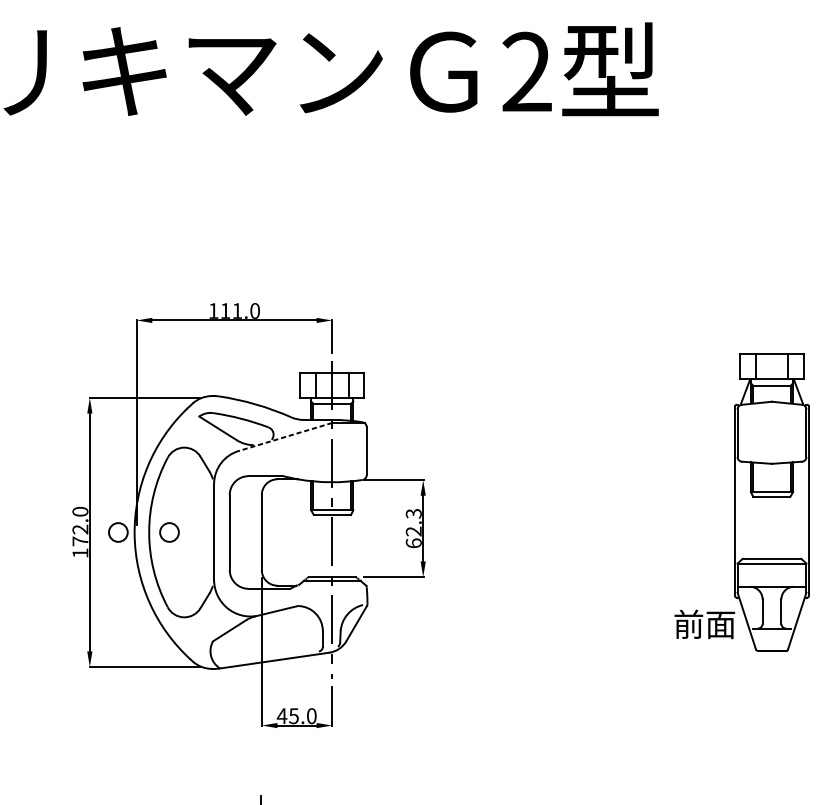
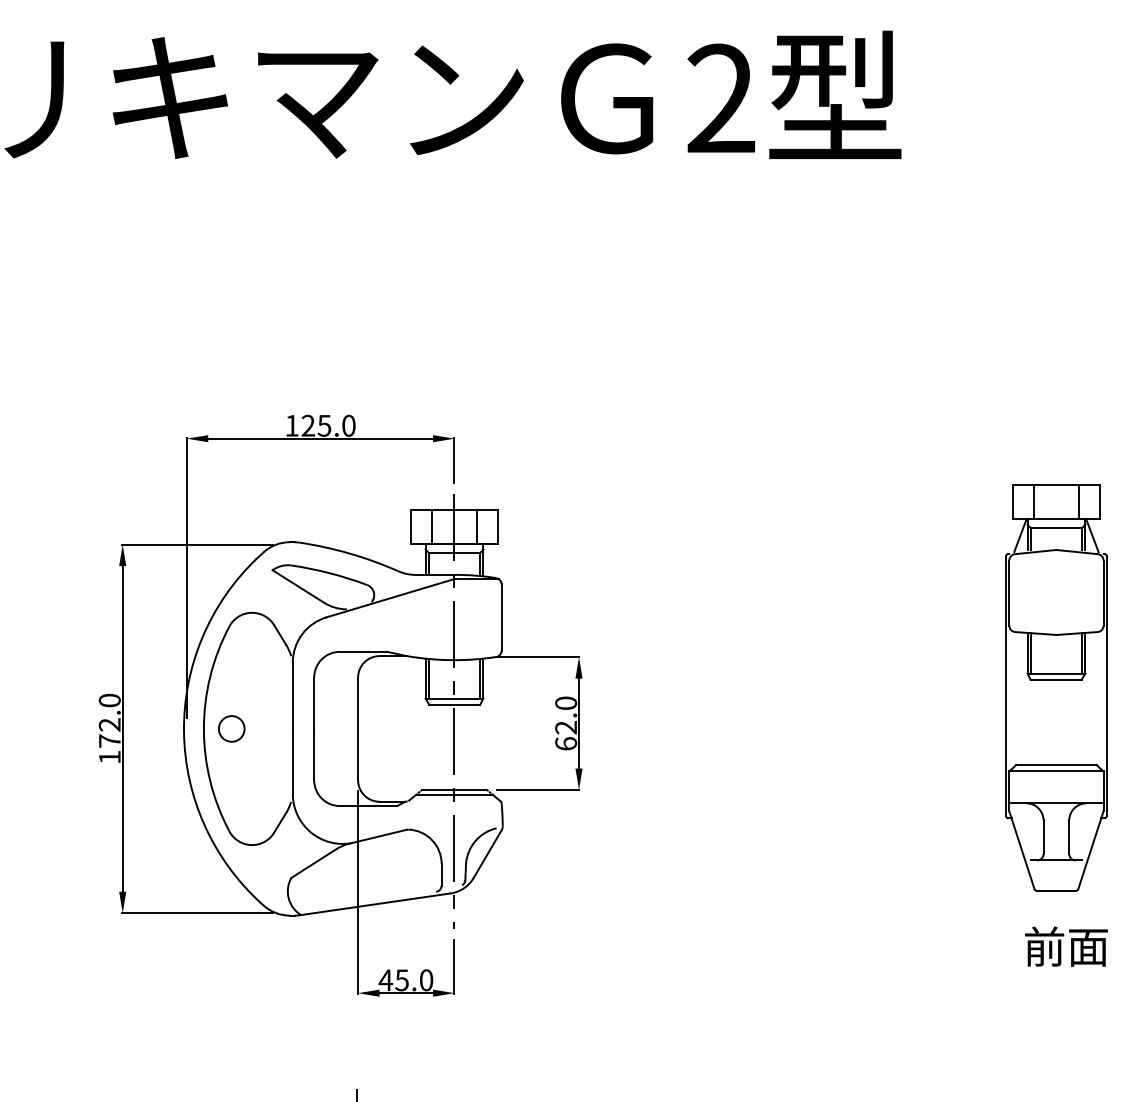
text: (231, 310) -> (316, 425), 111.0 -> 125.0
line: (285, 437) -> (390, 598), dashed -> solid
text: (413, 513) -> (565, 703), 62.3 -> 62.0
circle: (118, 532) -> (161, 728), removed
text: (704, 624) -> (1066, 946), moved

